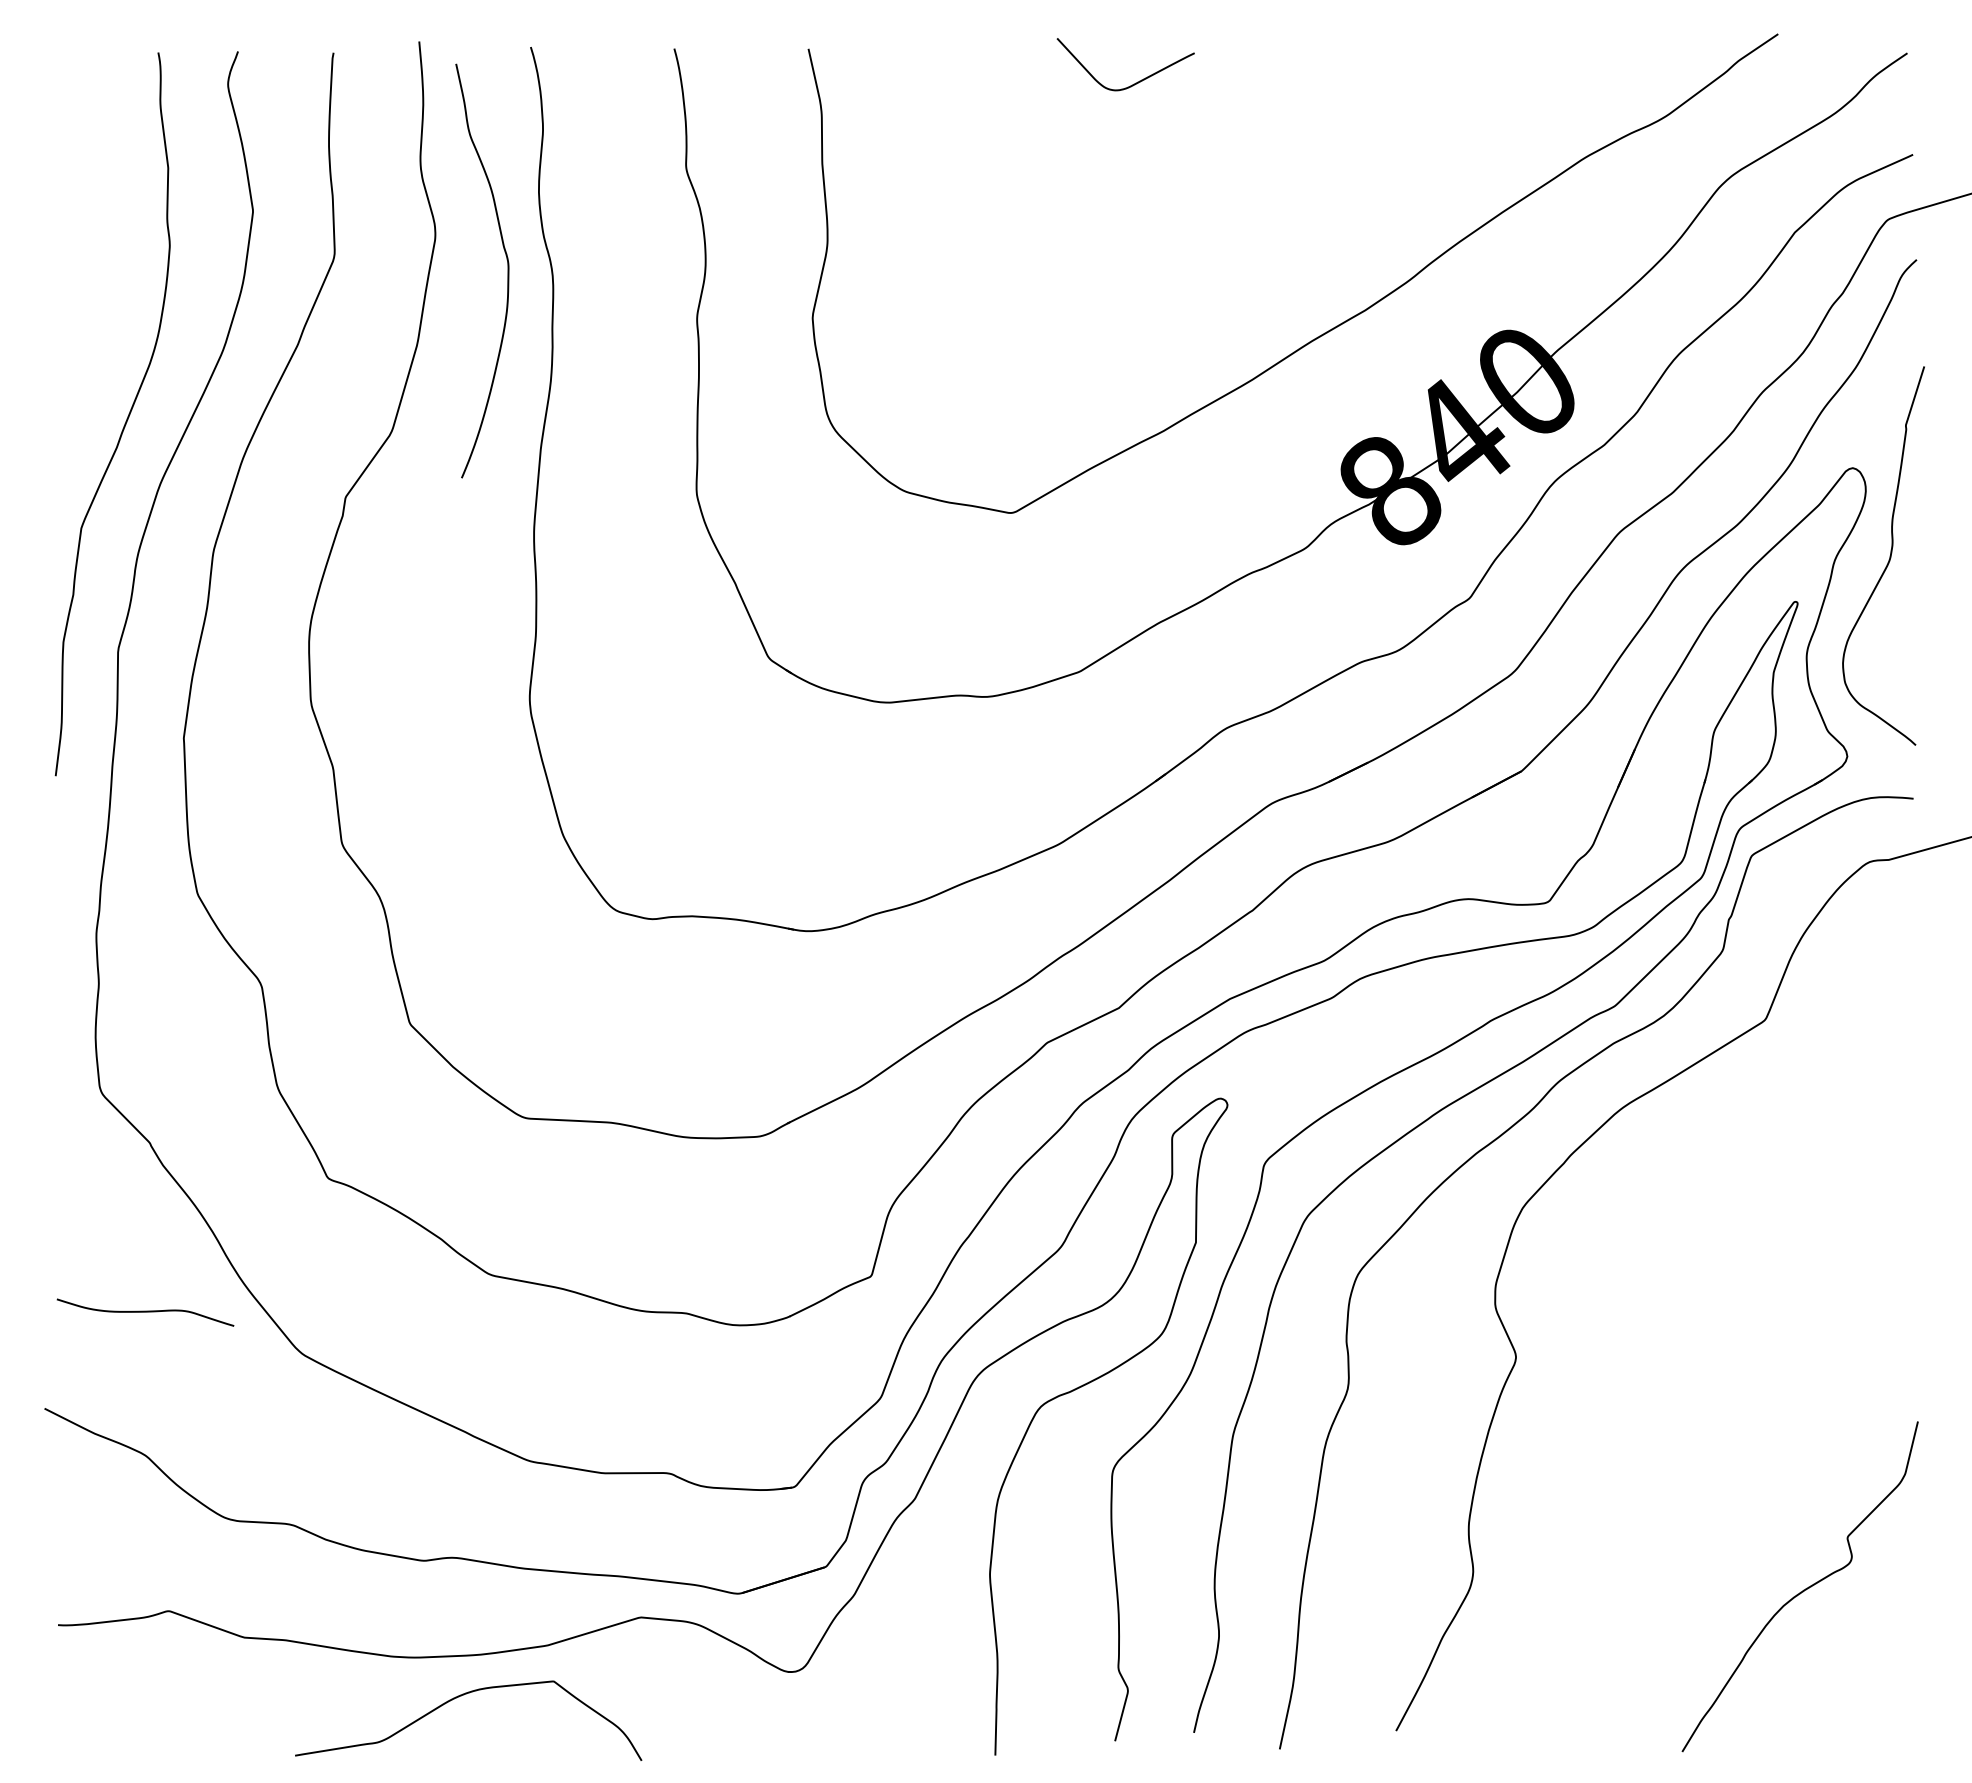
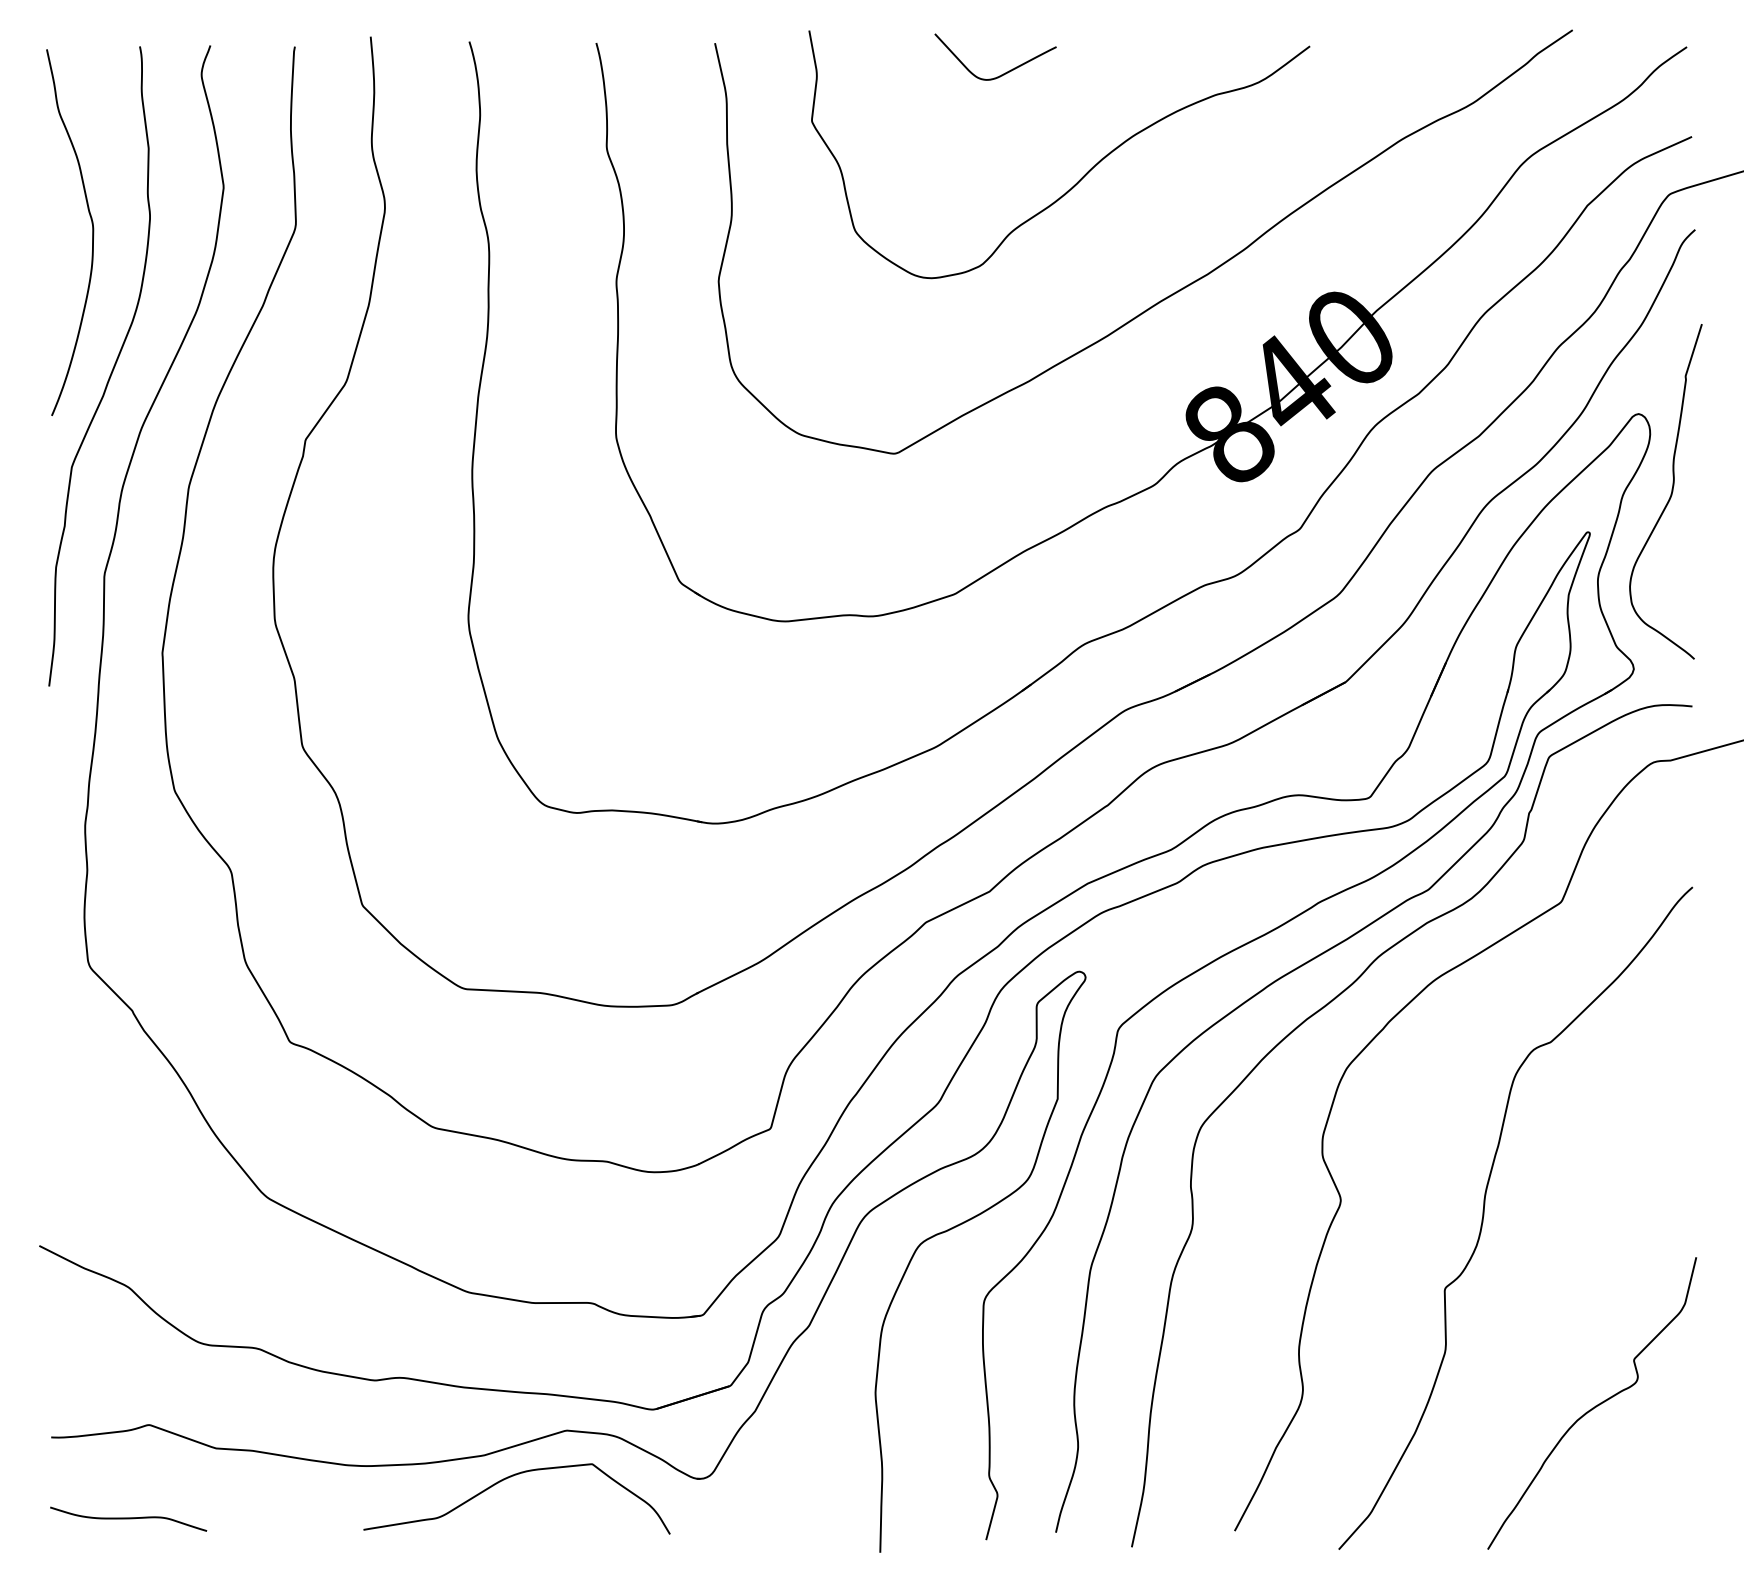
curve: (1223, 200) -> (1082, 177), added
curve: (507, 270) -> (92, 232), moved
curve: (145, 1312) -> (128, 1519), moved
curve: (1678, 1373) -> (1484, 1214), added
curve: (459, 1697) -> (508, 1478), moved

